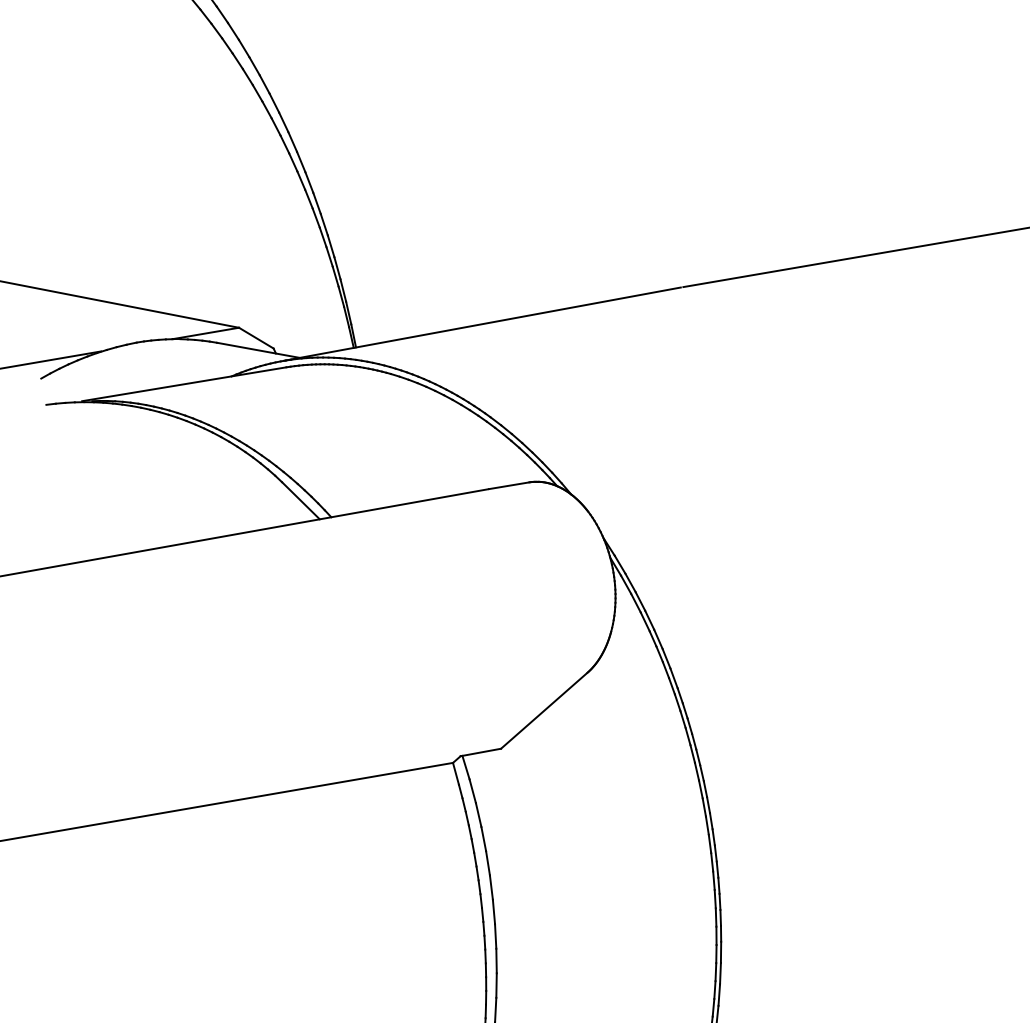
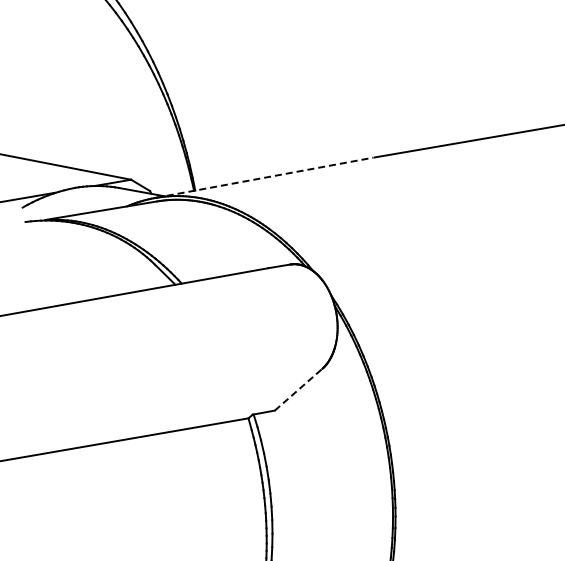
line: (482, 323) -> (264, 177), solid -> dashed
line: (544, 710) -> (298, 389), solid -> dashed

